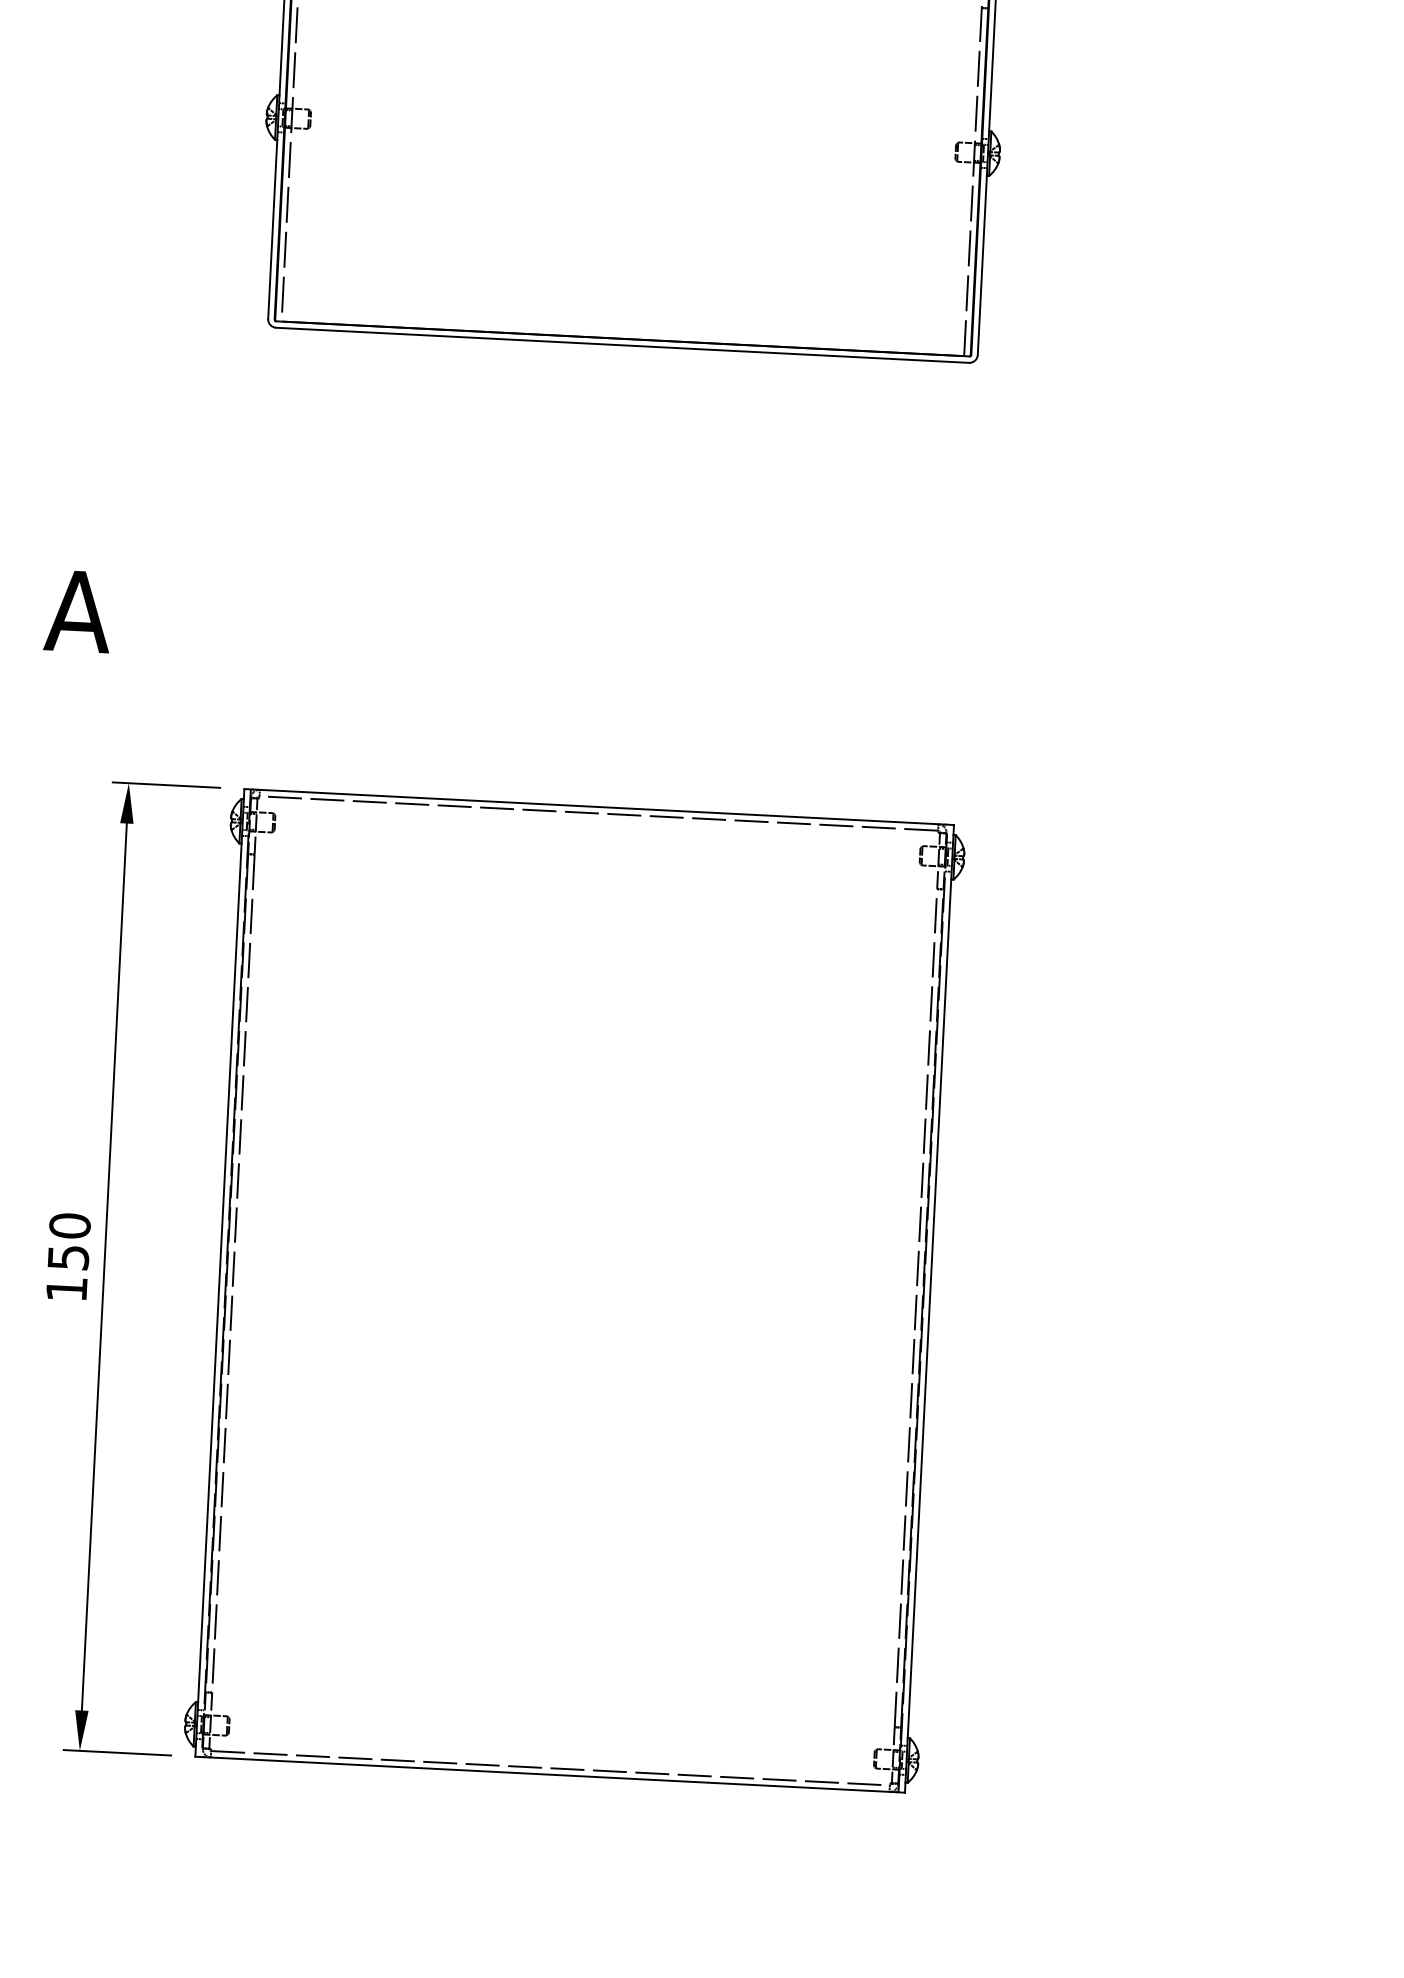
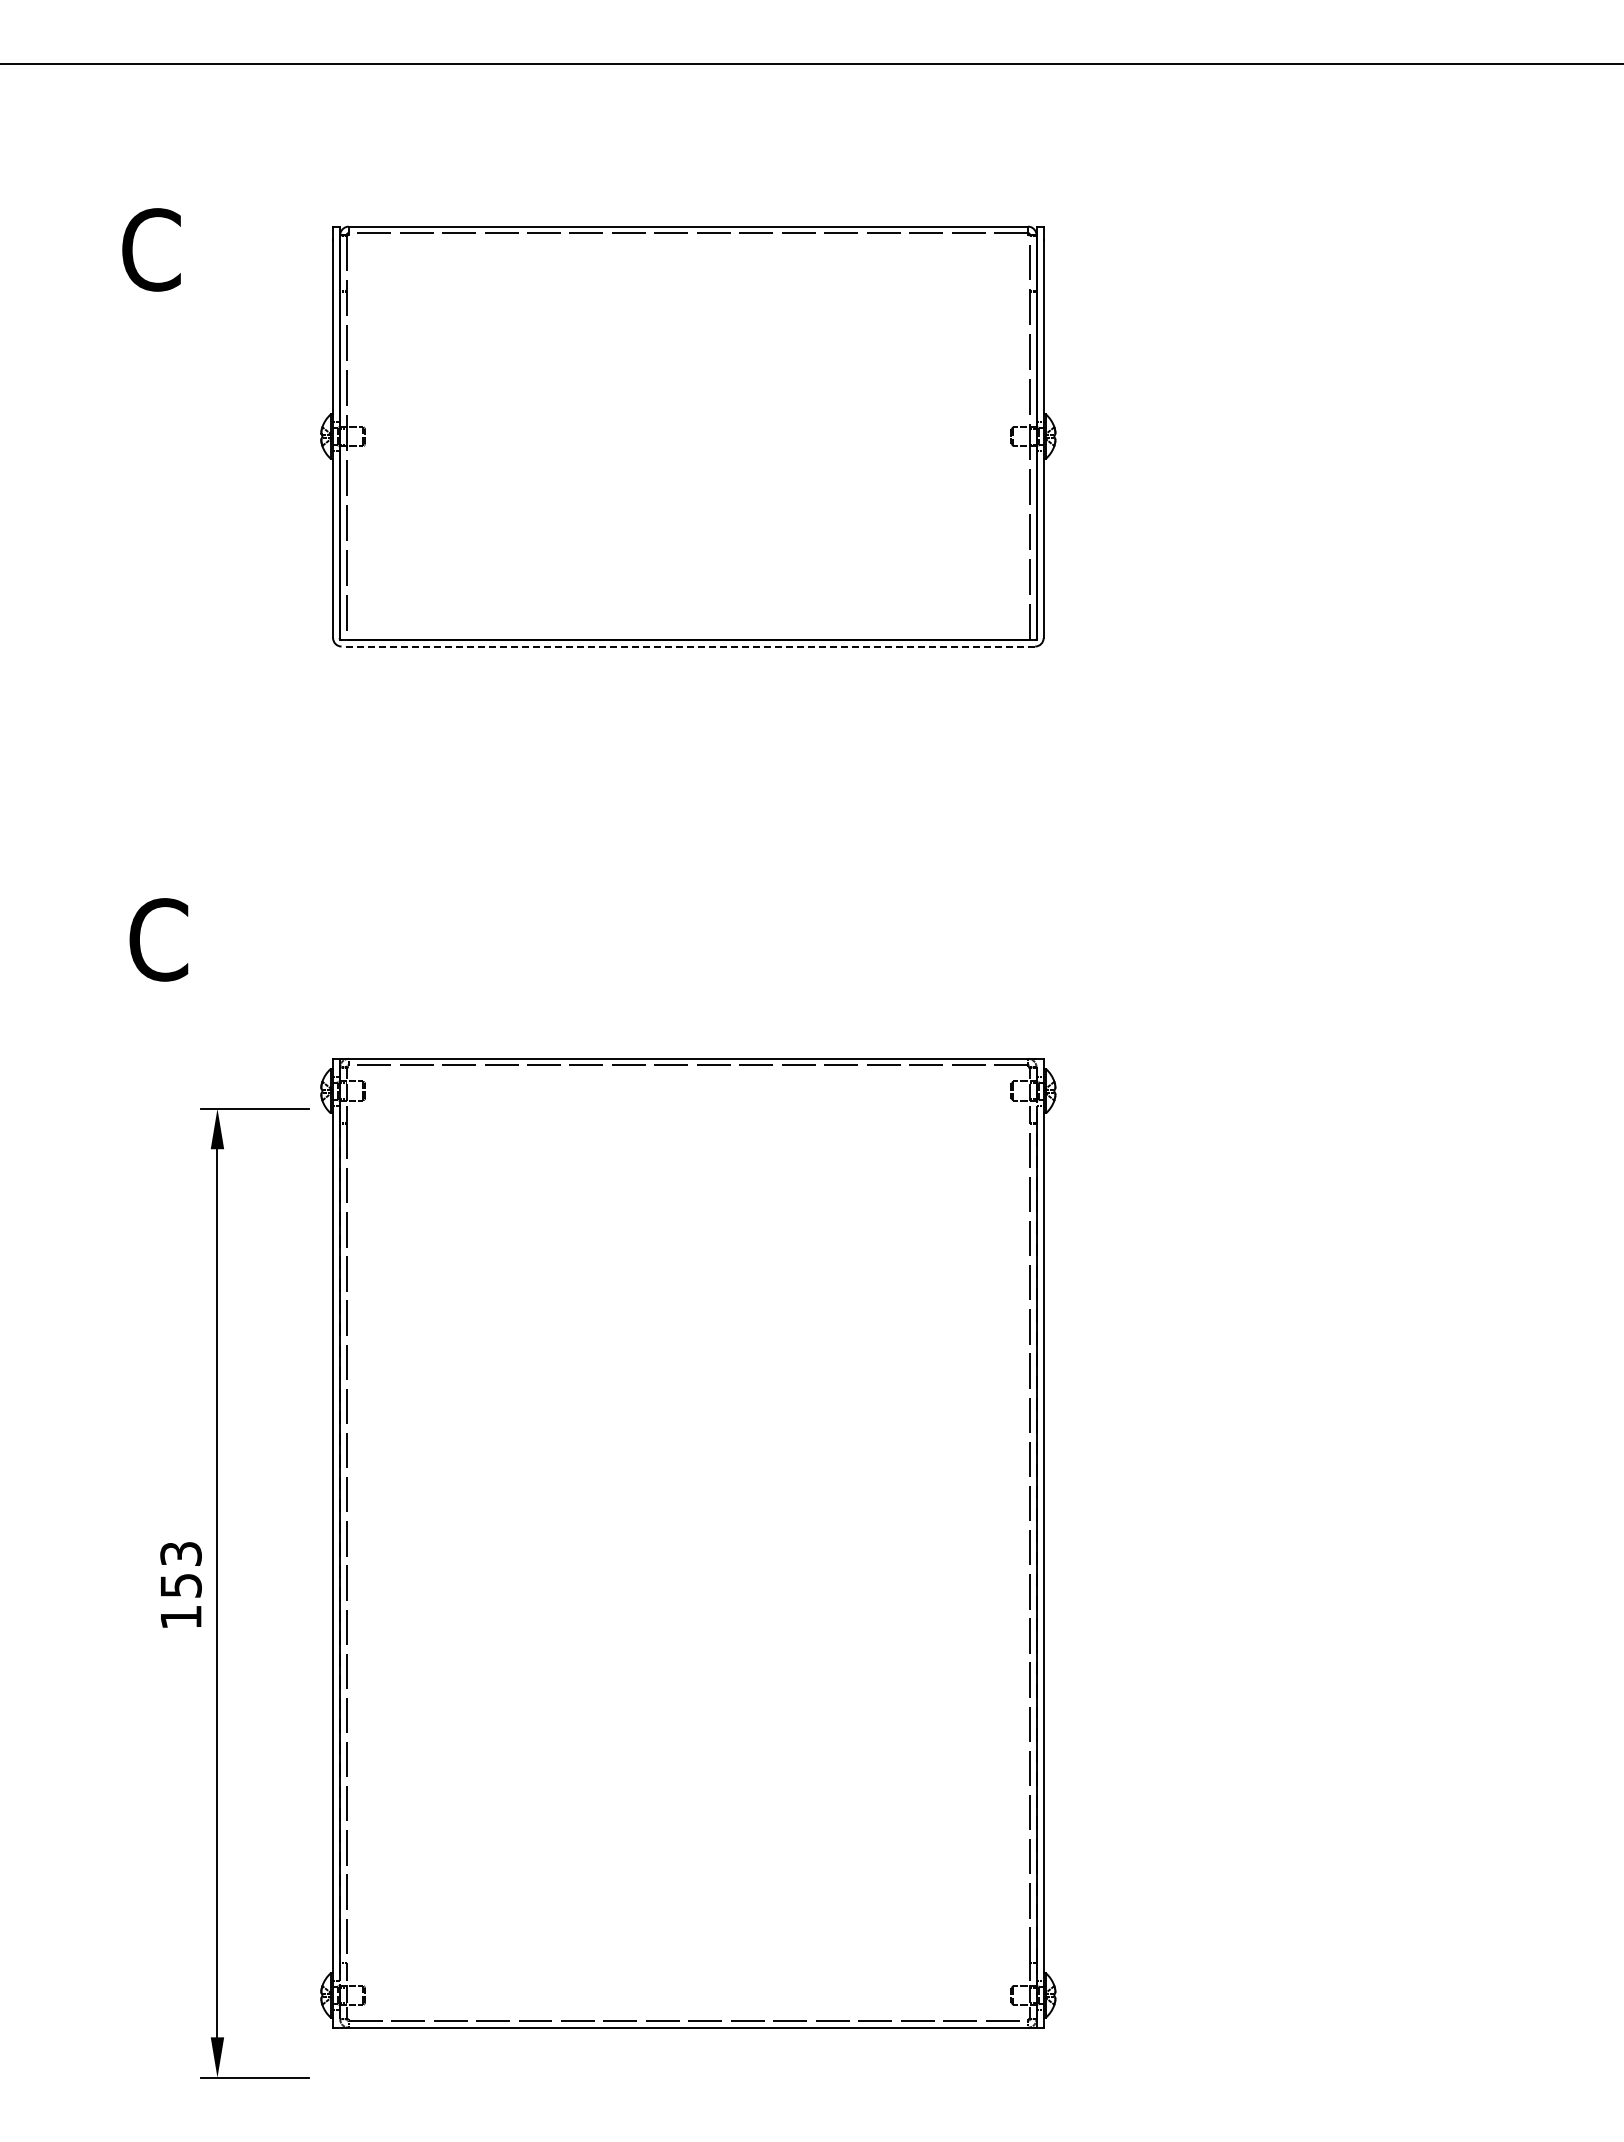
line: (622, 345) -> (688, 646), solid -> dashed
text: (78, 611) -> (158, 939), A -> C
text: (69, 1225) -> (180, 1553), 150 -> 153
part: (574, 1291) -> (688, 1543), moved

